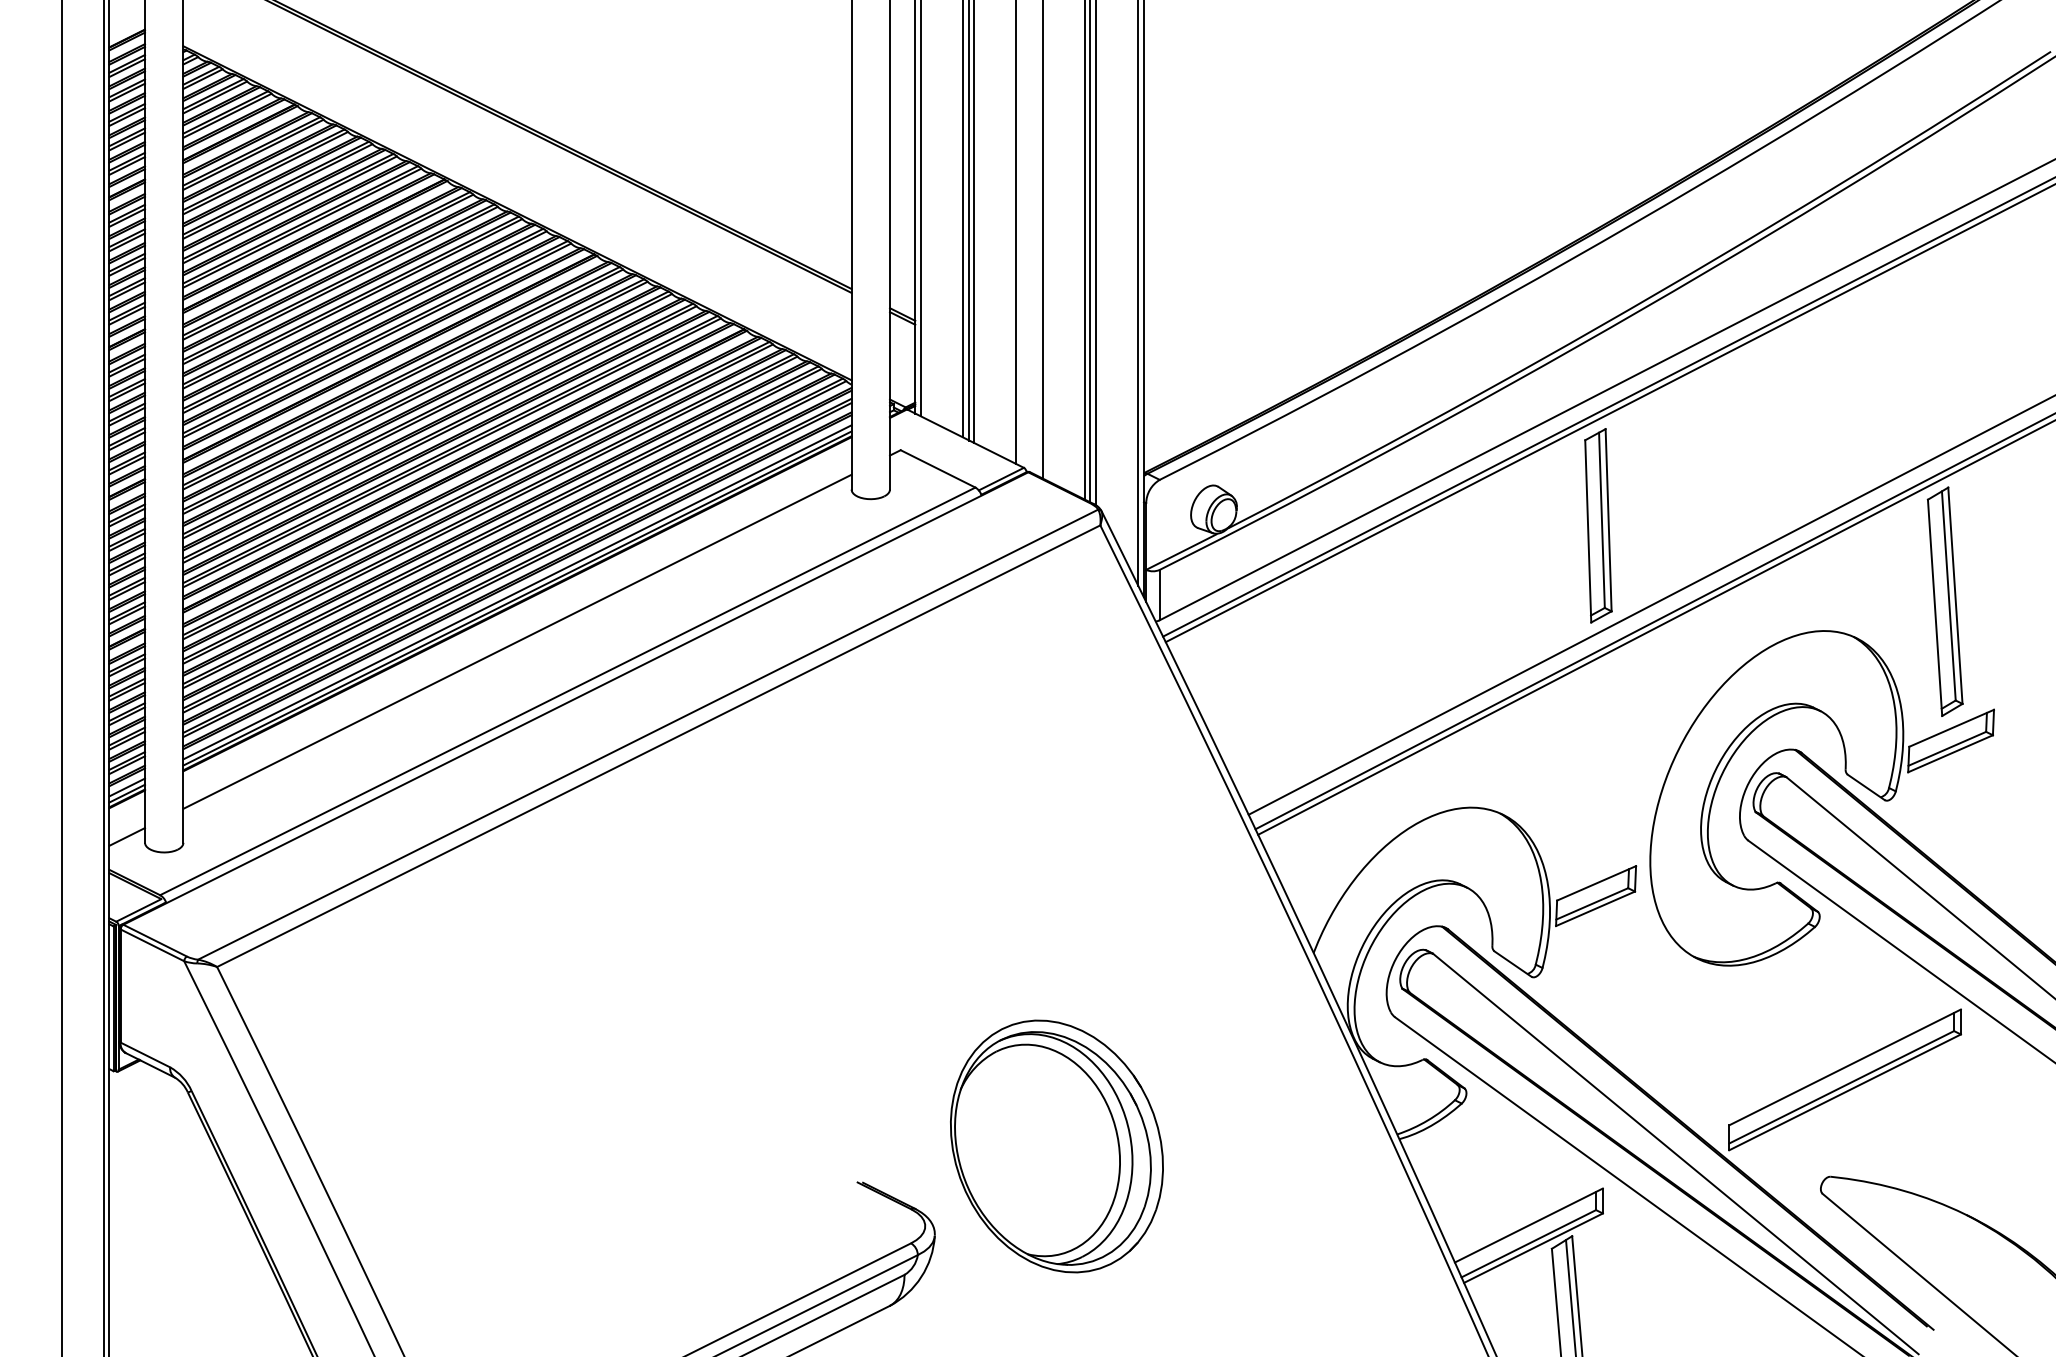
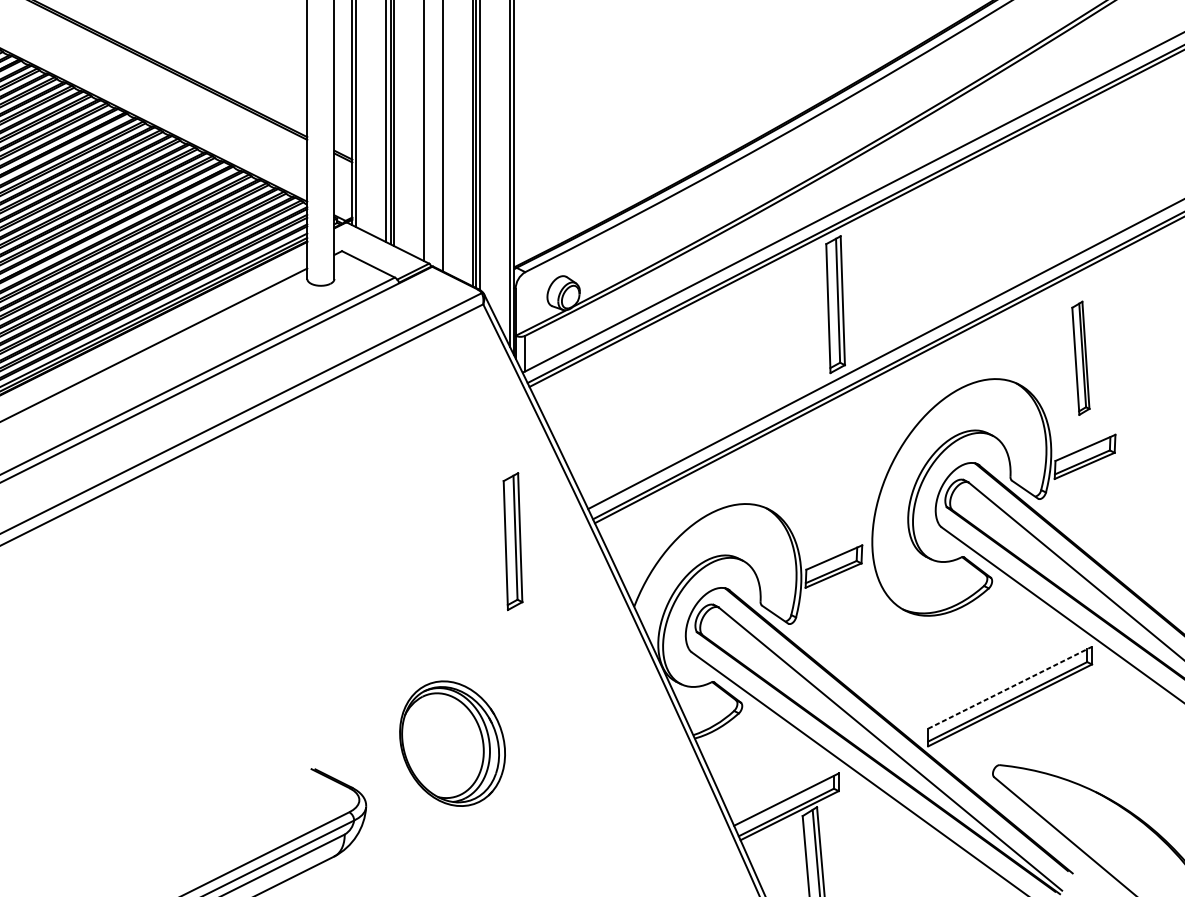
part: (1944, 601) -> (1080, 358), size x0.7
part: (1142, 860) -> (513, 541), added
line: (1845, 1067) -> (1010, 687), solid -> dashed
part: (1056, 1146) -> (452, 743), size x0.7

